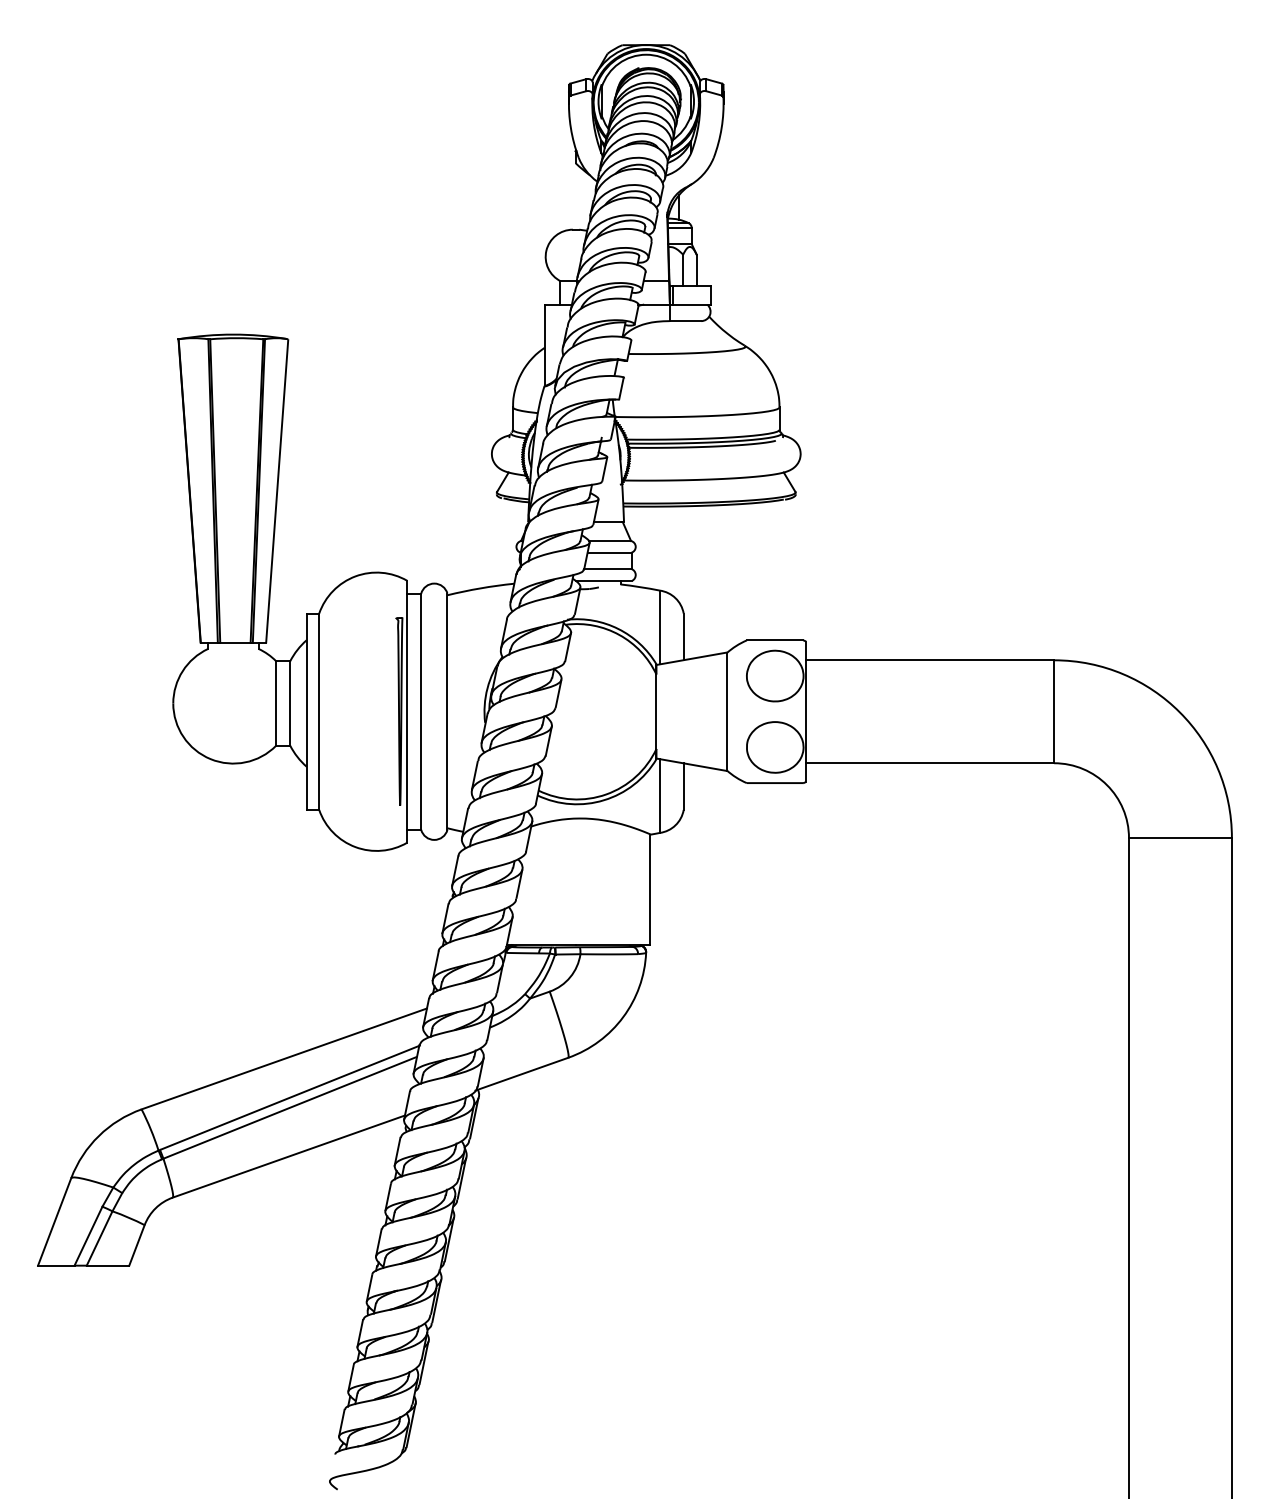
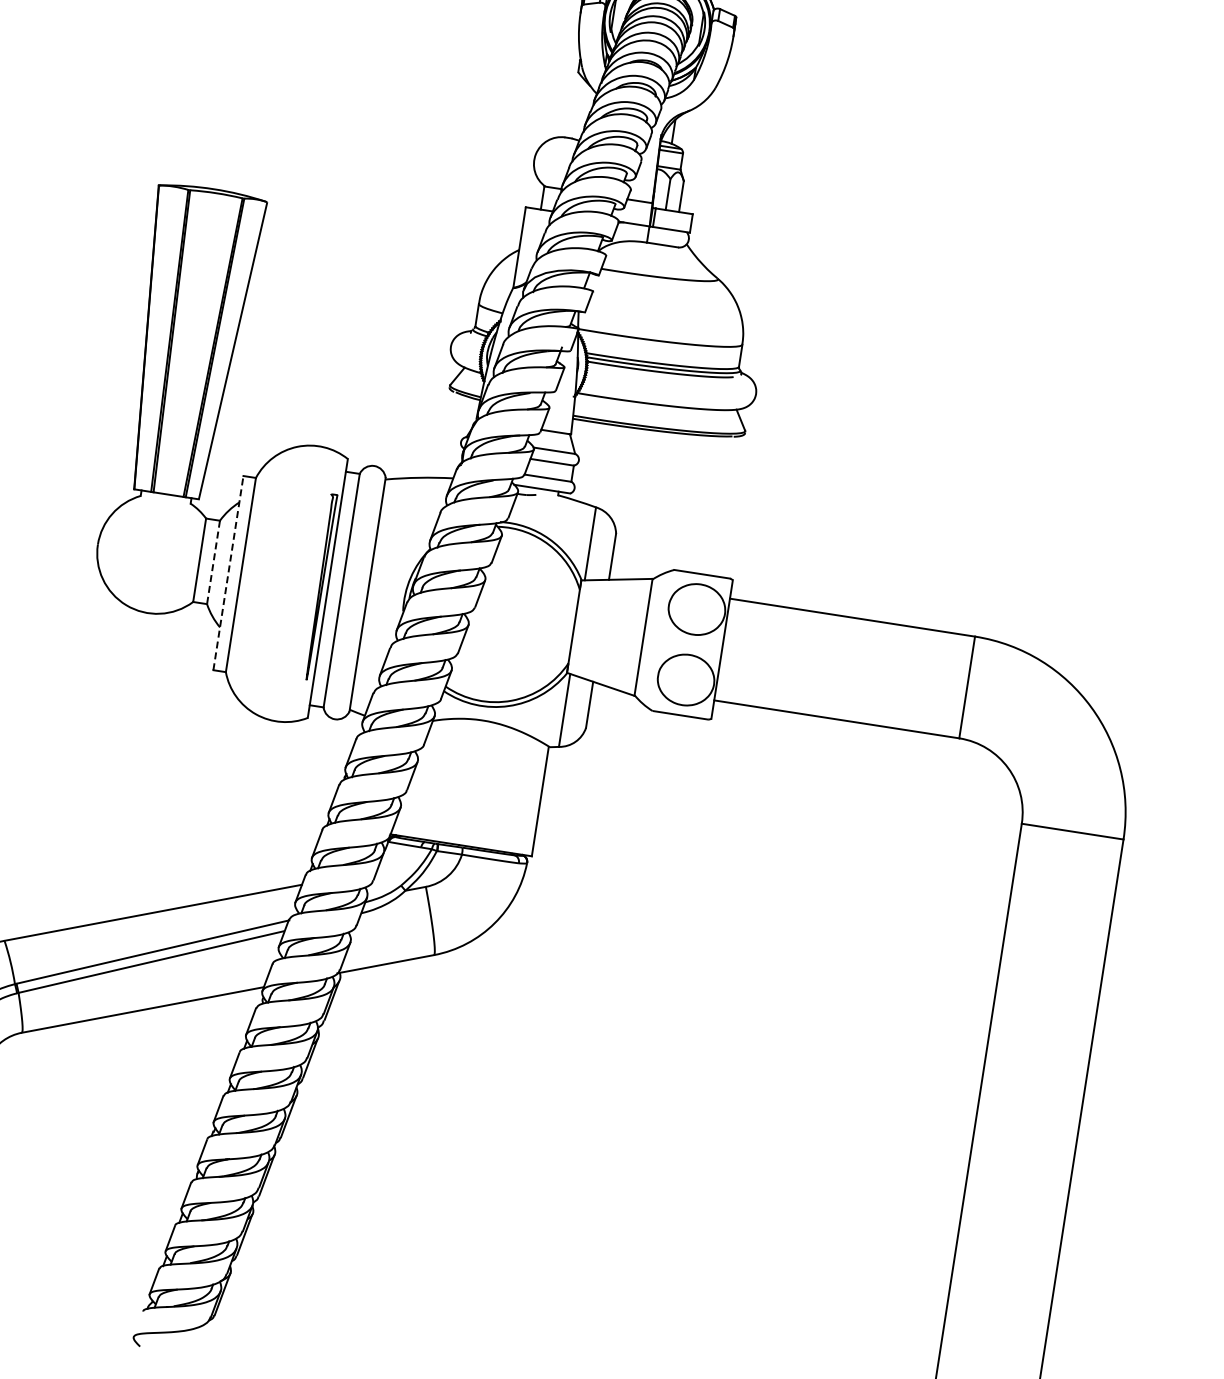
line: (290, 703) -> (213, 562), solid -> dashed
line: (306, 711) -> (228, 572), solid -> dashed

